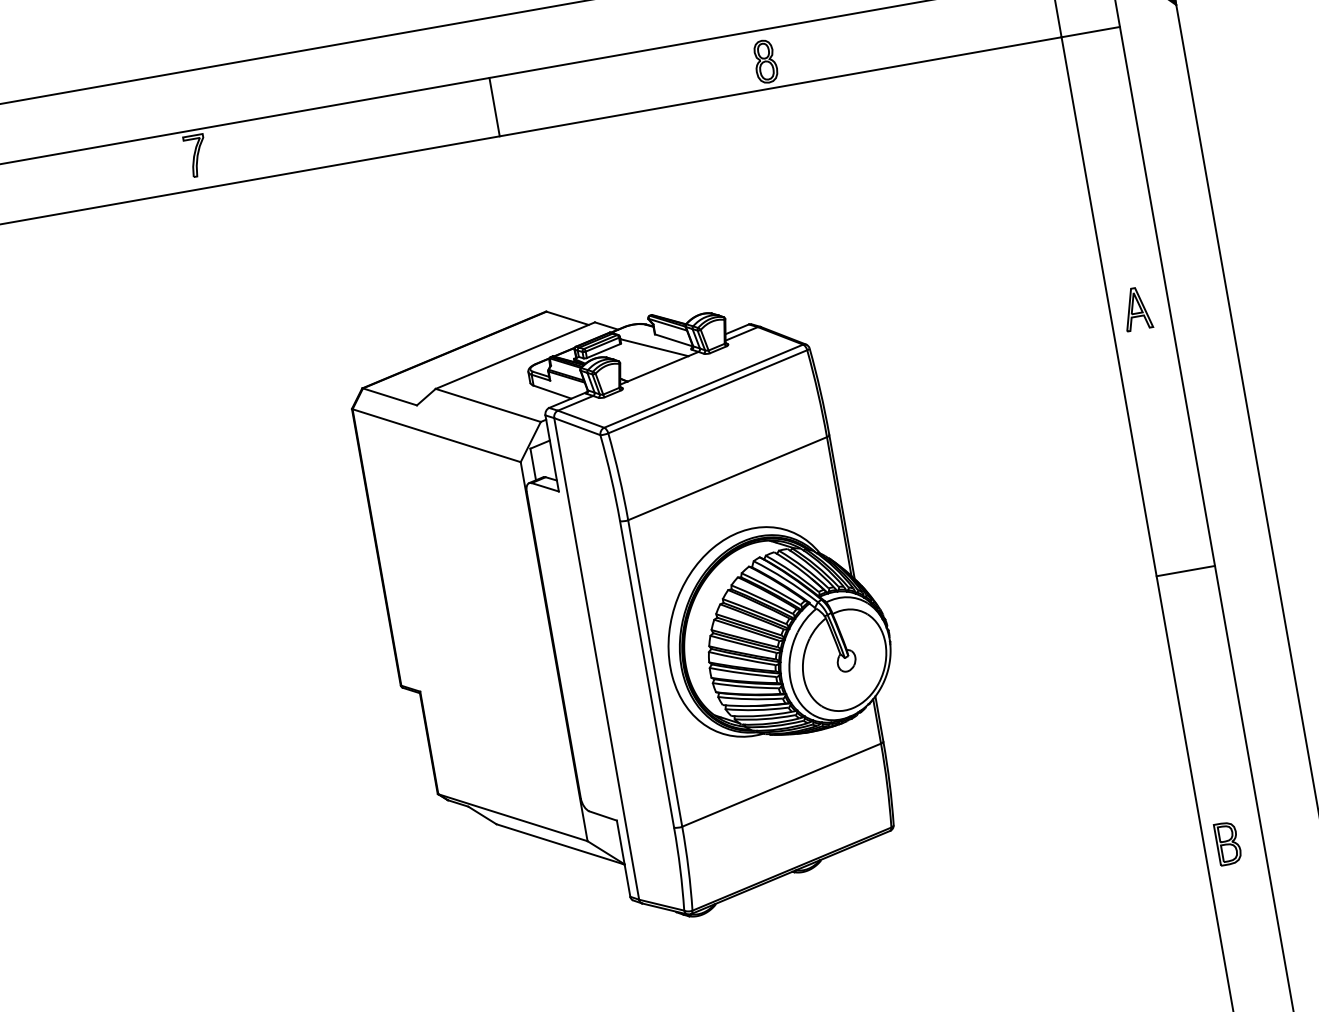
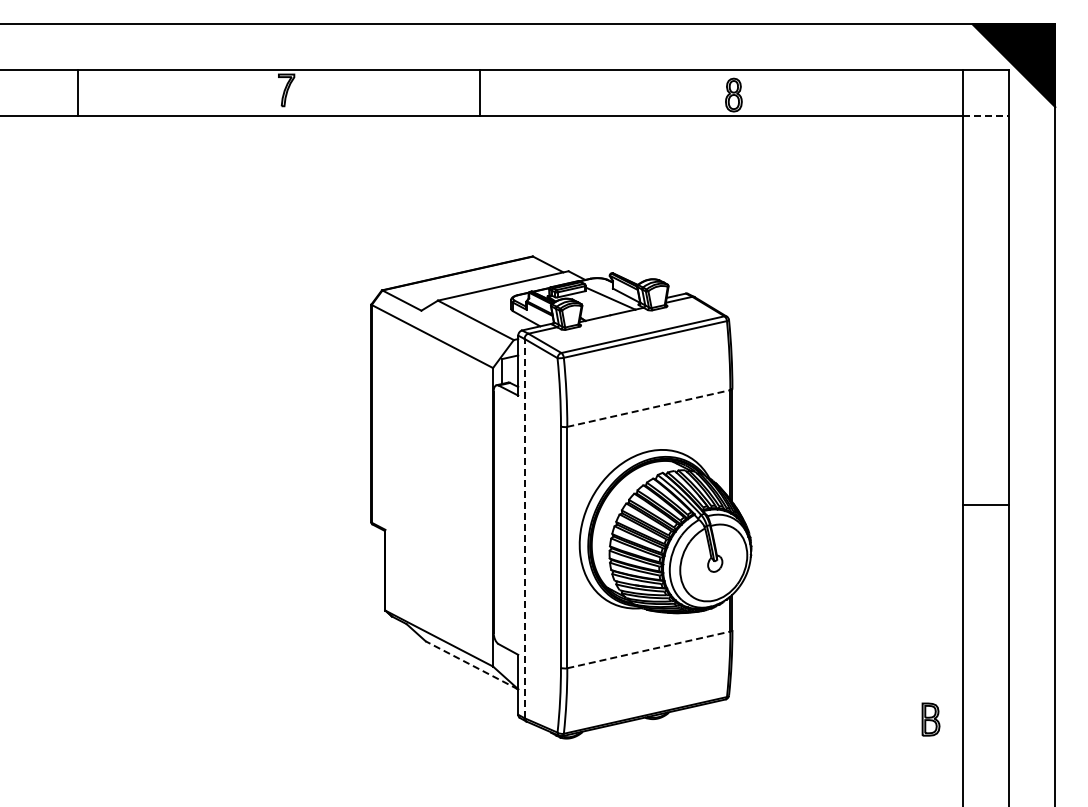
line: (1090, 32) -> (986, 116), solid -> dashed
line: (494, 107) -> (479, 93), moved
part: (1136, 308) -> (984, 333), removed
line: (727, 478) -> (648, 408), solid -> dashed
line: (1185, 570) -> (986, 504), moved
line: (596, 658) -> (524, 528), solid -> dashed
line: (781, 784) -> (648, 649), solid -> dashed
part: (1227, 843) -> (930, 719), moved
line: (559, 844) -> (471, 665), solid -> dashed

